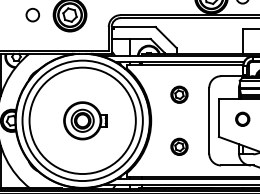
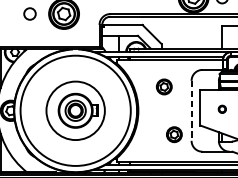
circle: (242, 118) -> (222, 108), size x0.6
circle: (82, 120) -> (75, 110), size x0.6
line: (209, 120) -> (191, 110), solid -> dashed
part: (179, 146) -> (174, 134), moved

